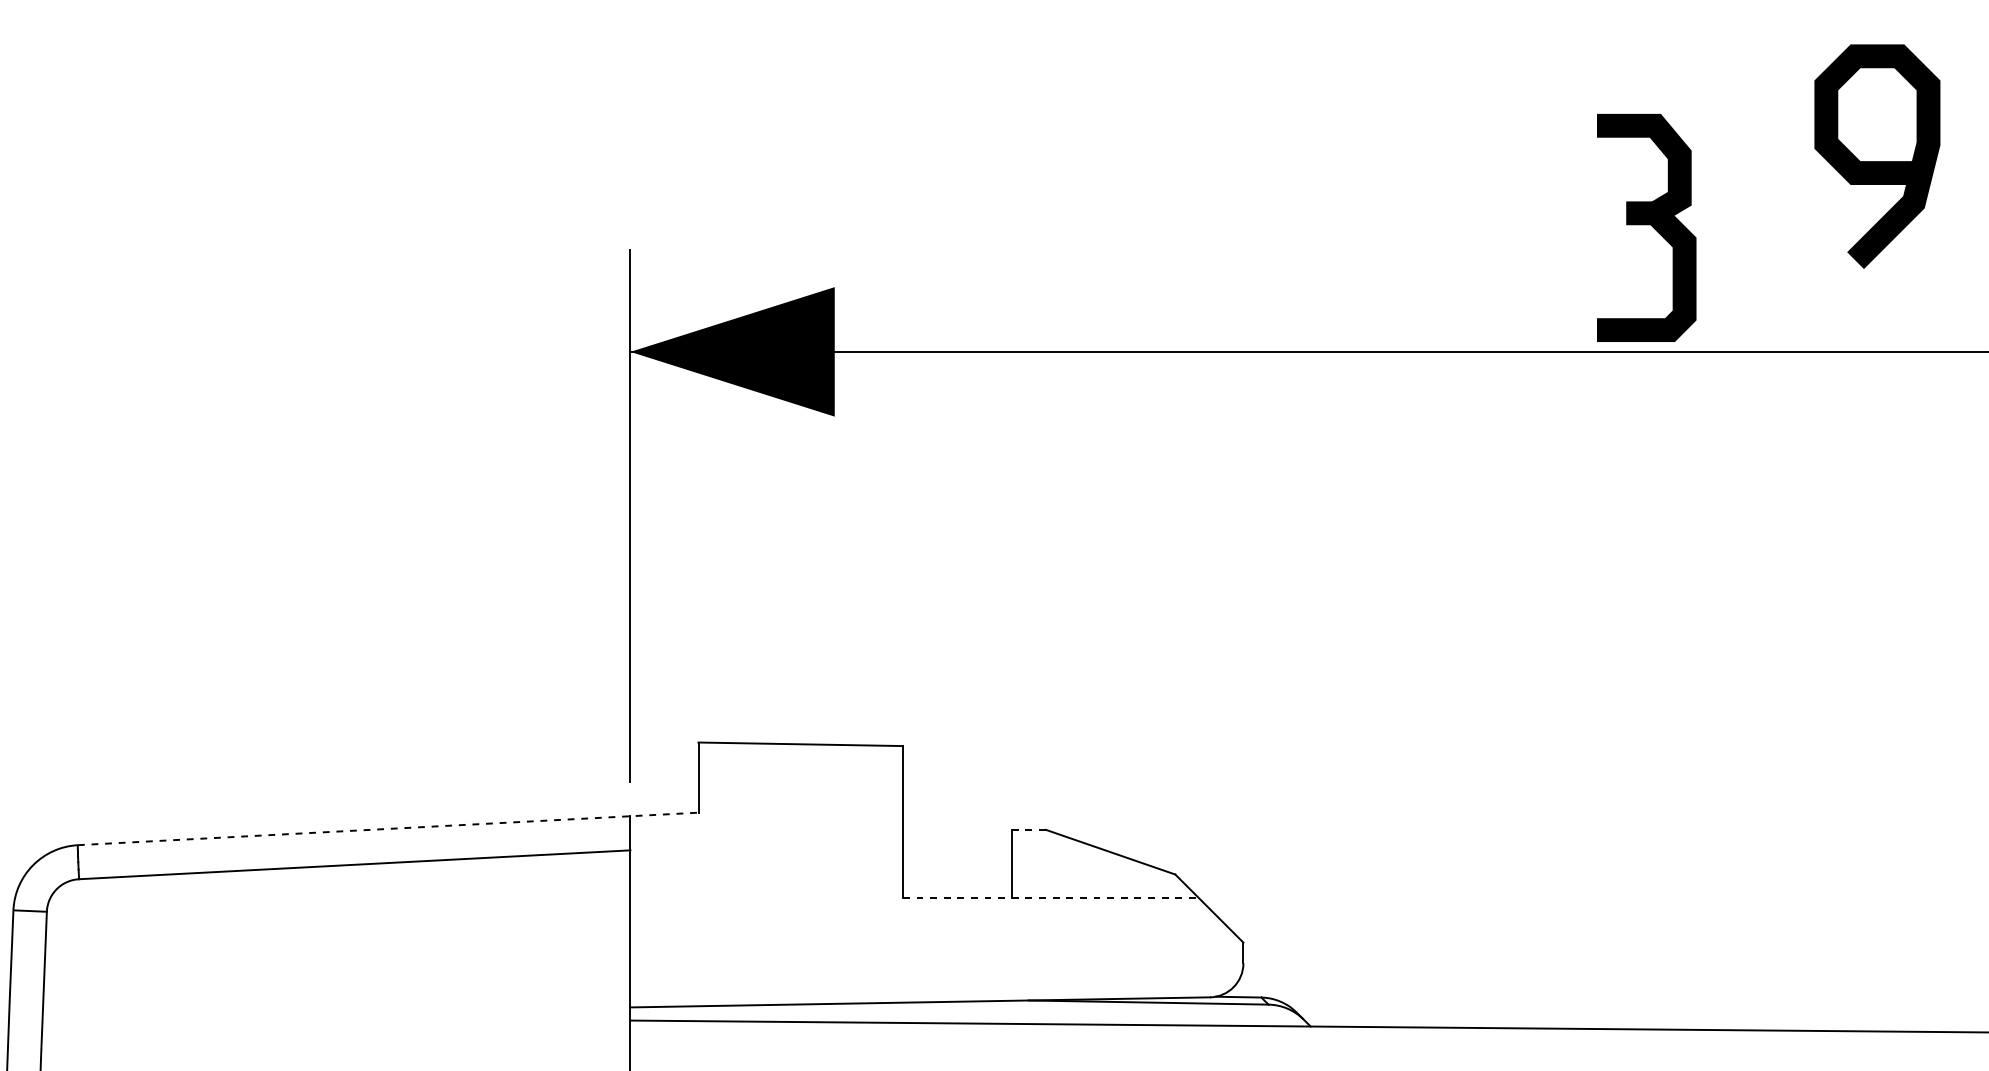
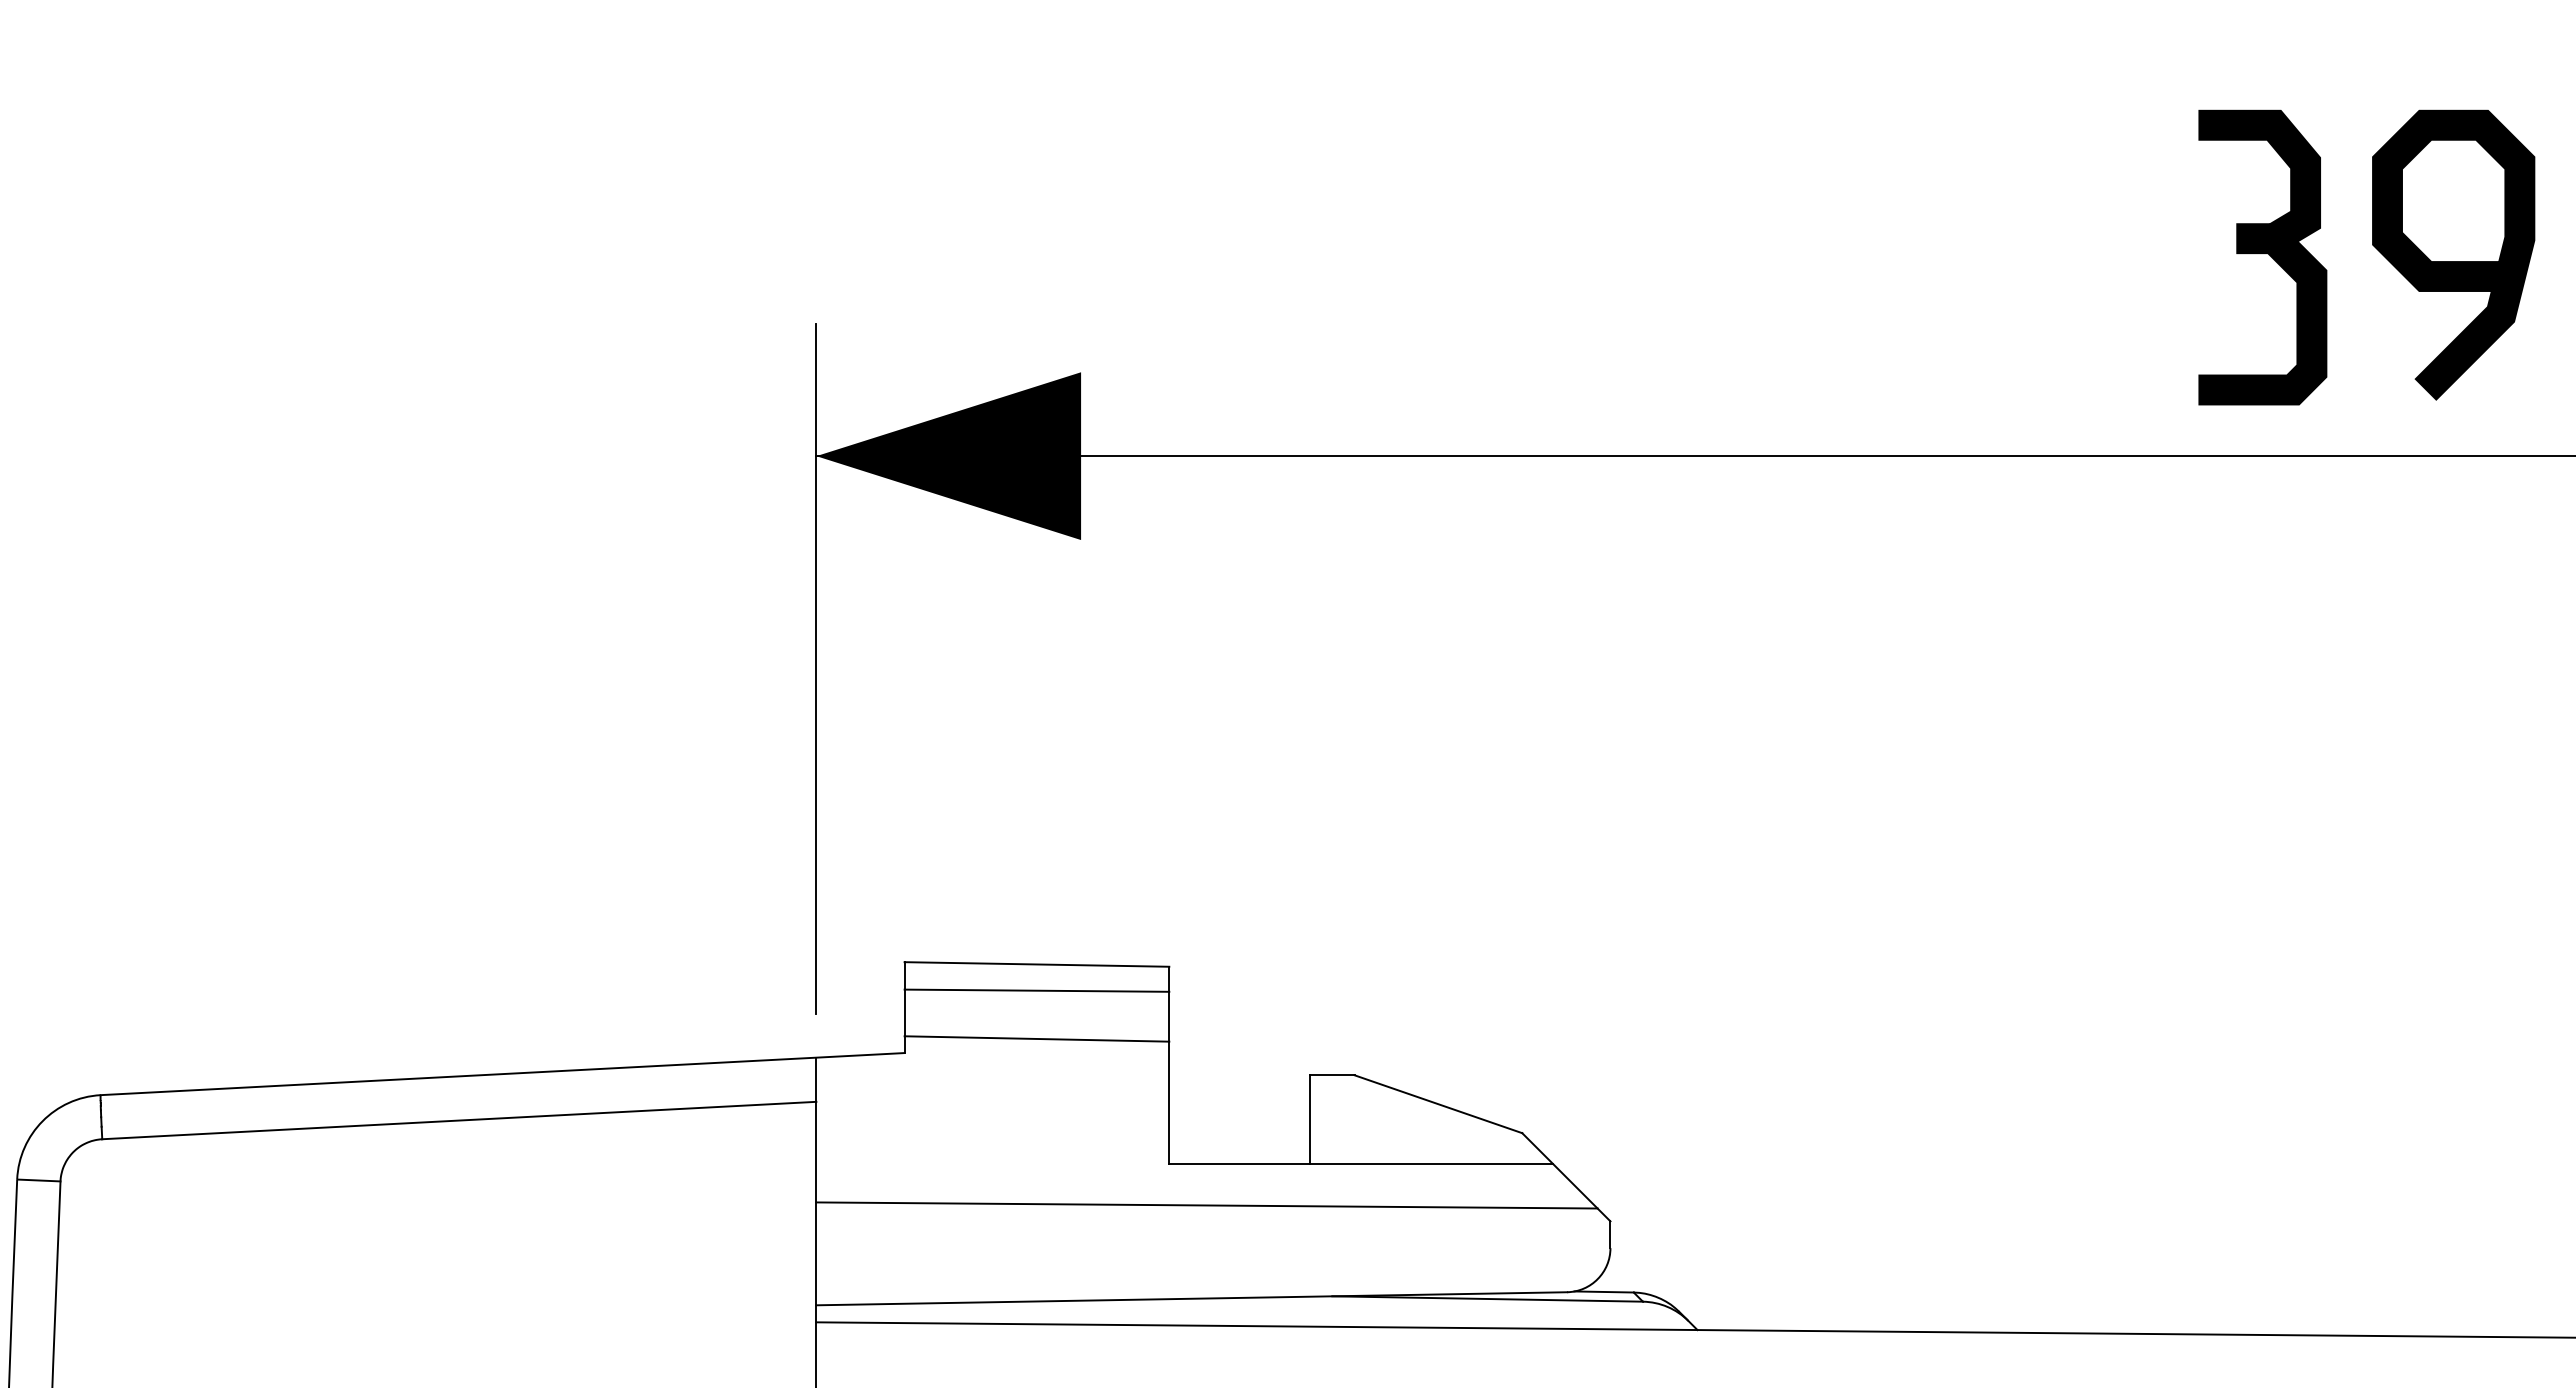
curve: (1877, 161) -> (2453, 261), moved
part: (1646, 227) -> (2262, 257), moved
line: (800, 764) -> (1036, 990), added
line: (800, 801) -> (1036, 1038), added
line: (388, 829) -> (503, 1074), dashed -> solid
line: (1029, 830) -> (1333, 1075), dashed -> solid
line: (1050, 897) -> (1360, 1163), dashed -> solid
line: (931, 930) -> (1206, 1205), added

